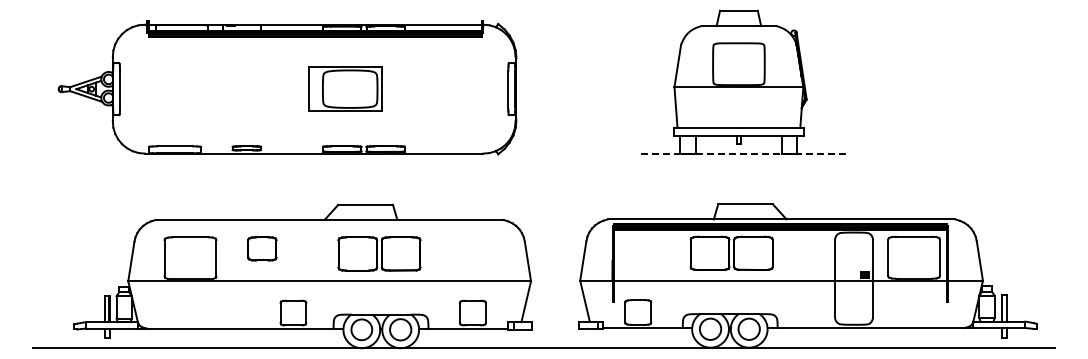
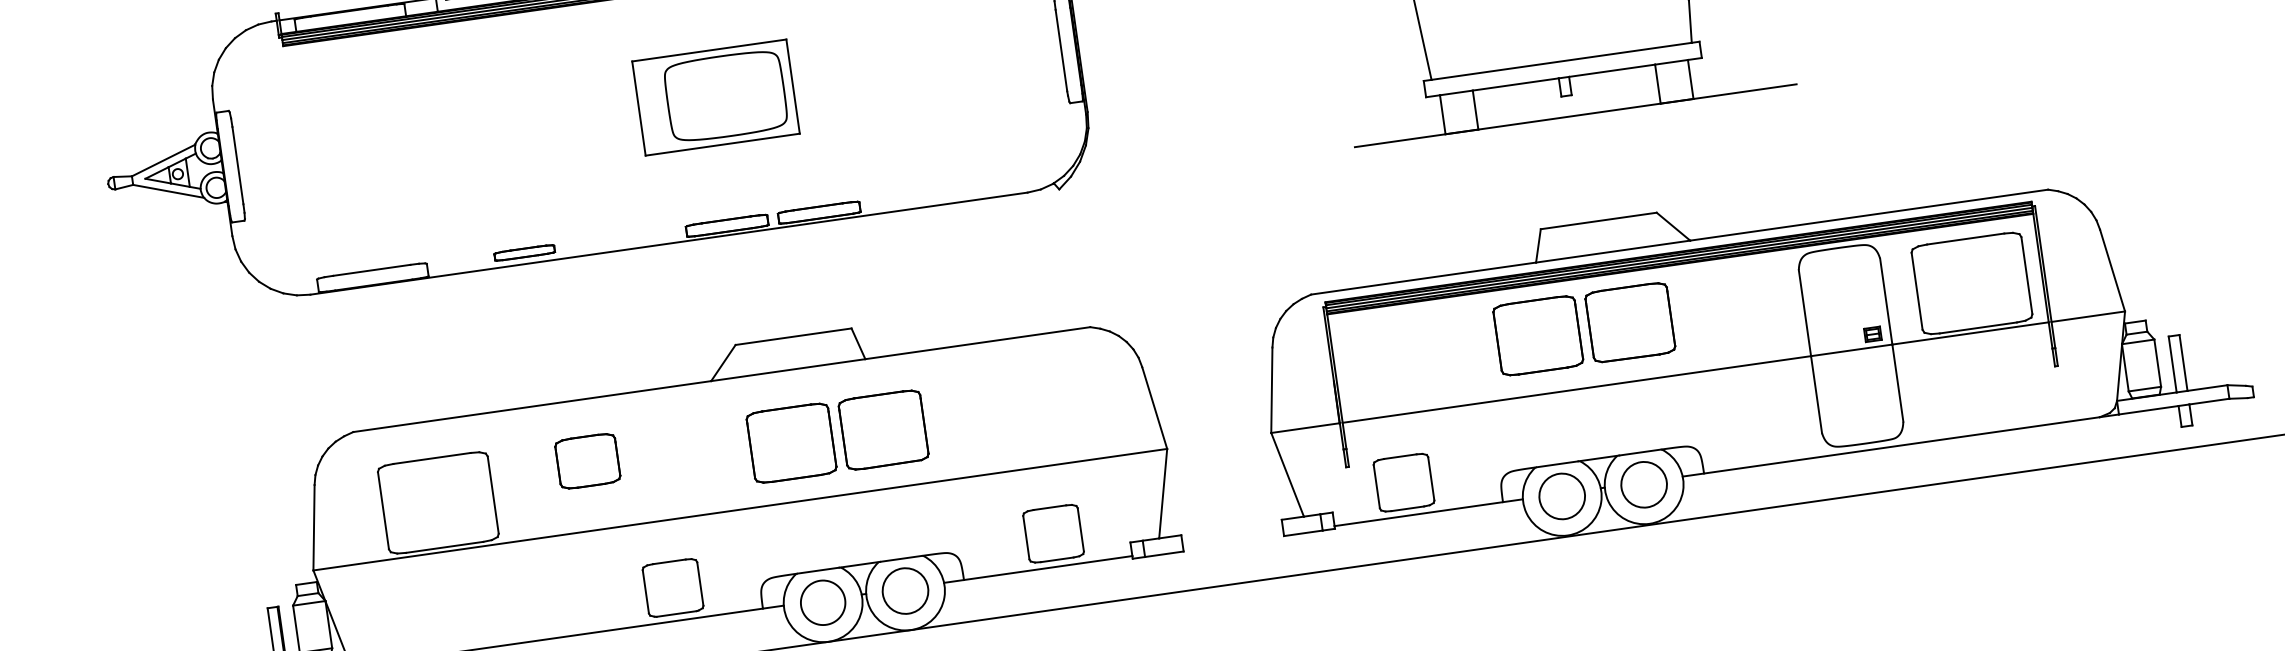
line: (741, 154) -> (1575, 116), dashed -> solid

